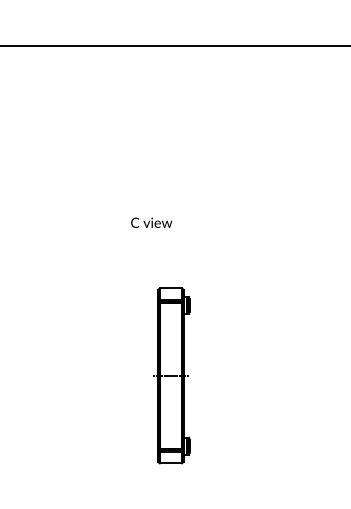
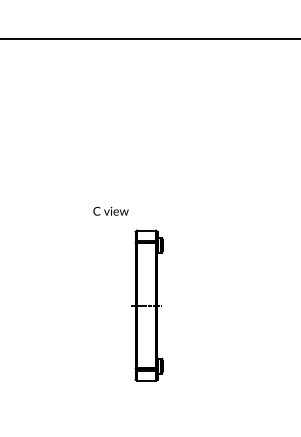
text: (151, 221) -> (110, 210), moved
part: (172, 375) -> (147, 305), moved

